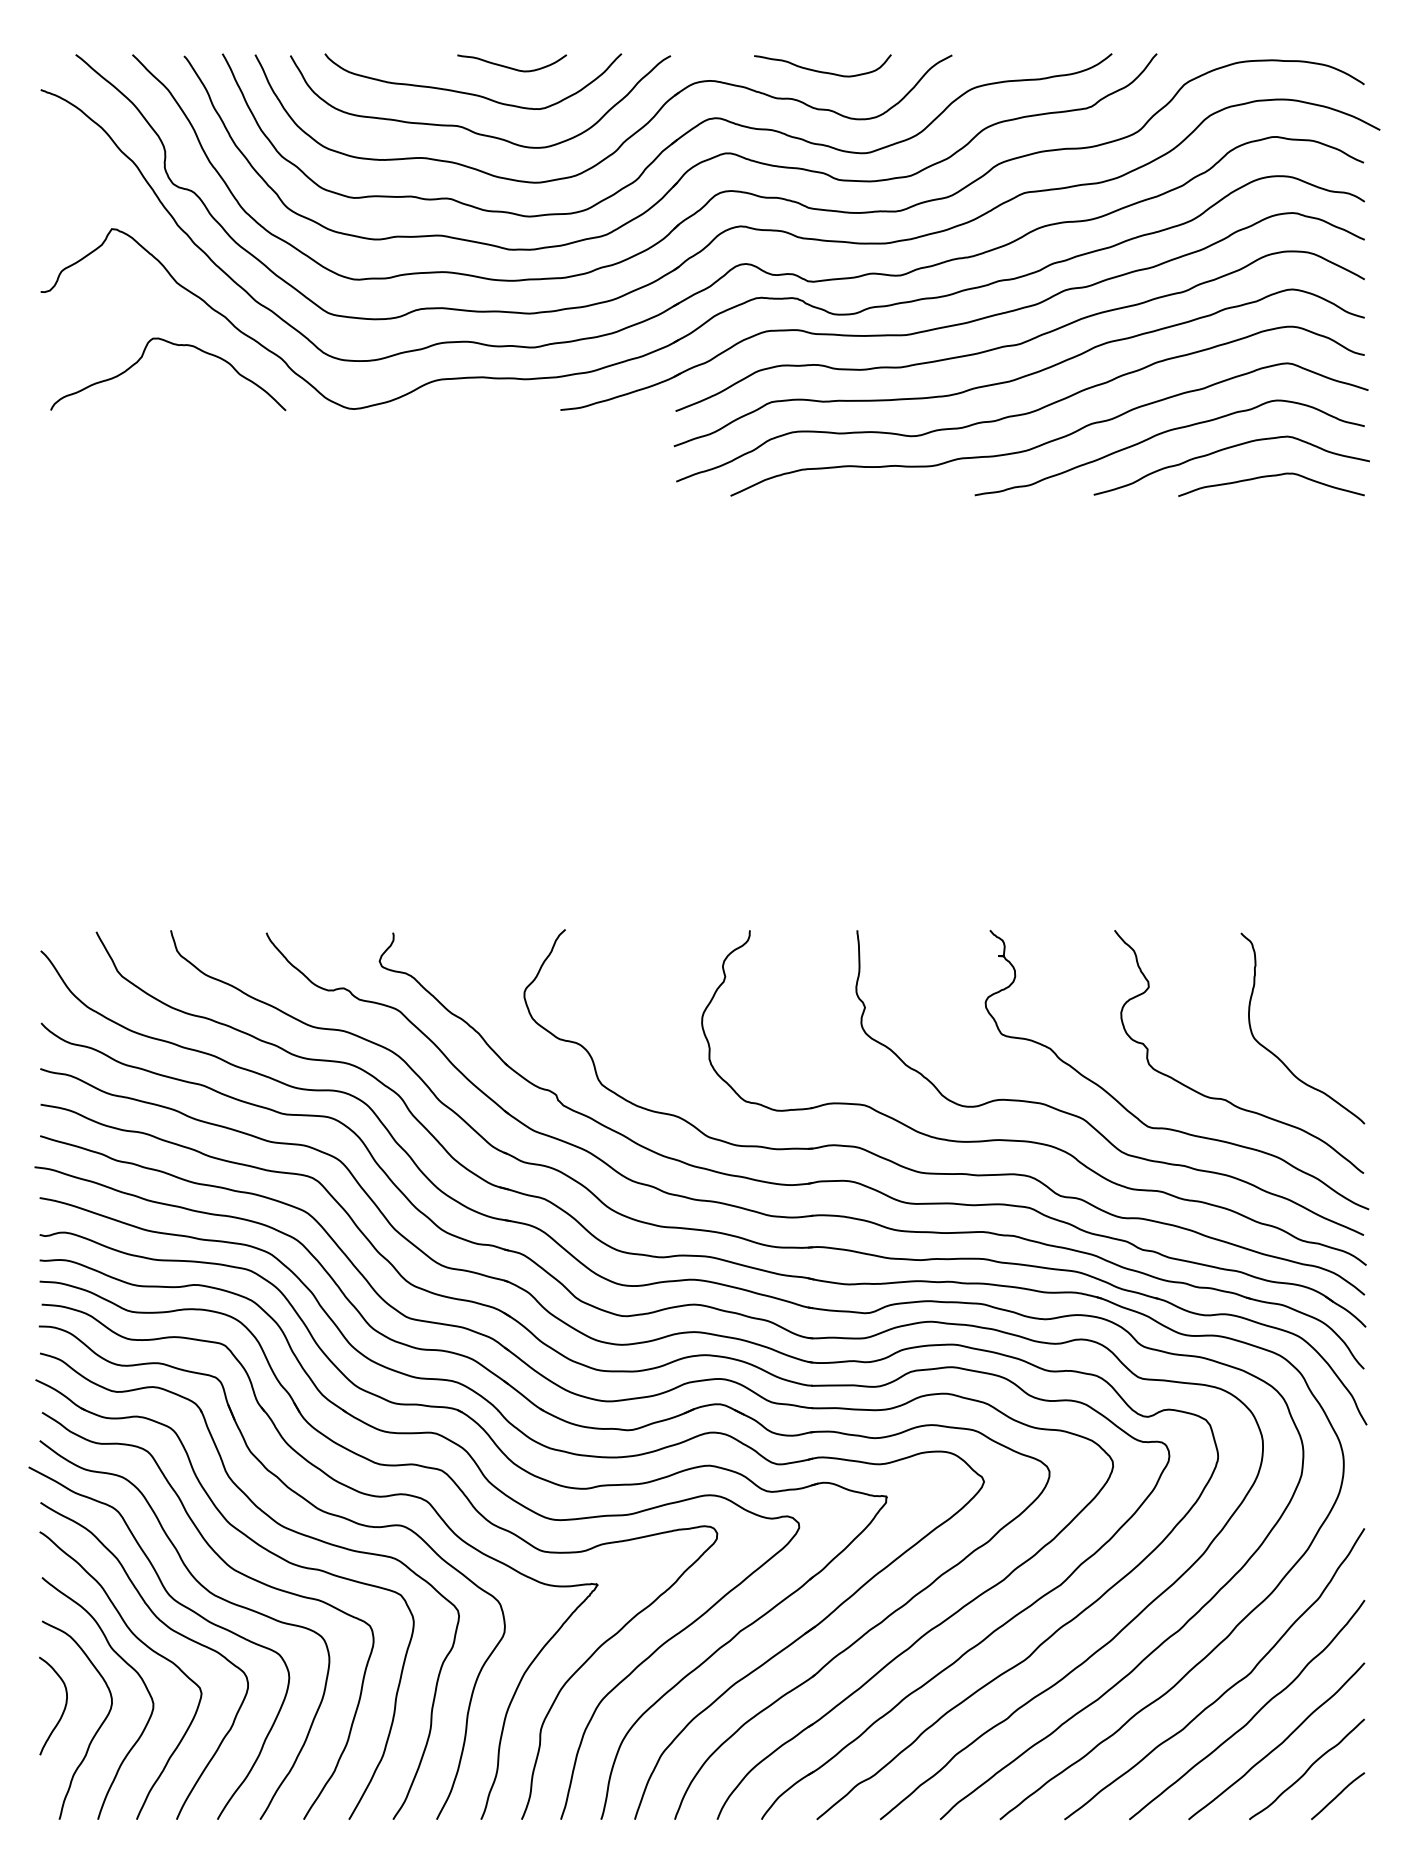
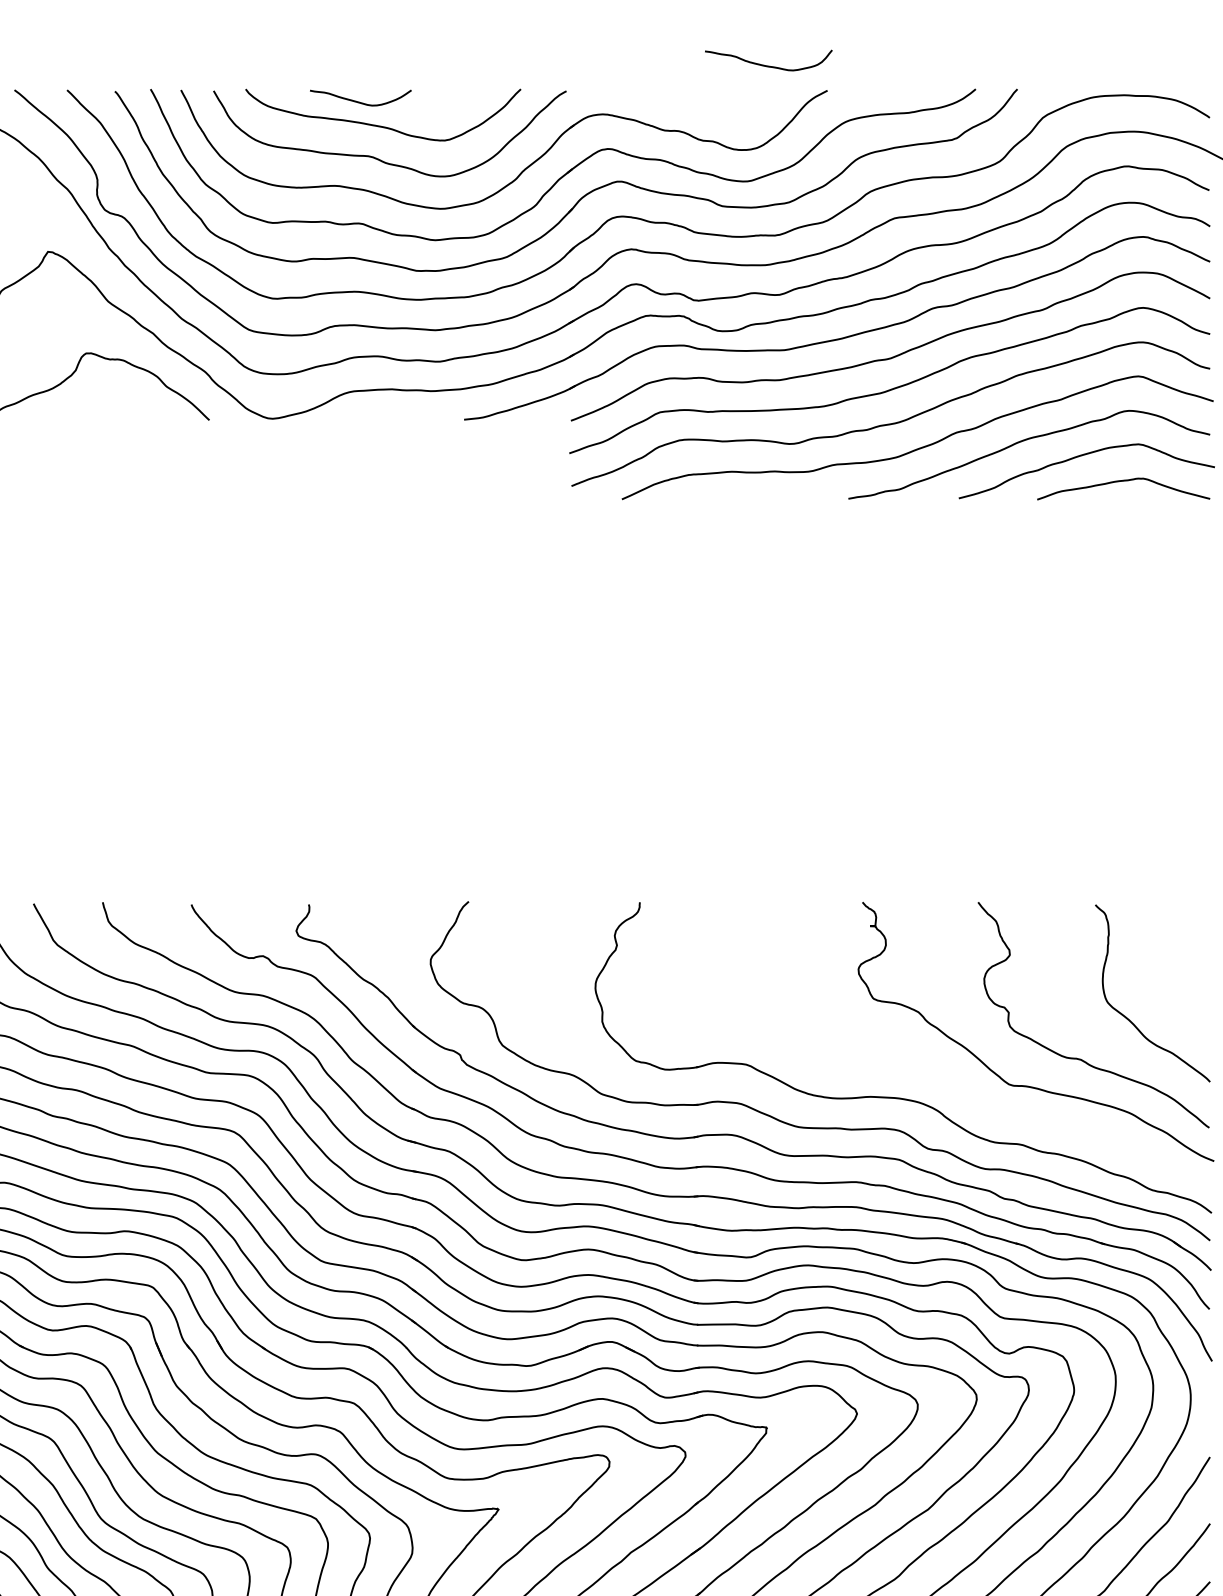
curve: (511, 67) -> (360, 101), moved
curve: (819, 70) -> (765, 64), moved
curve: (1085, 1119) -> (951, 1077), removed

